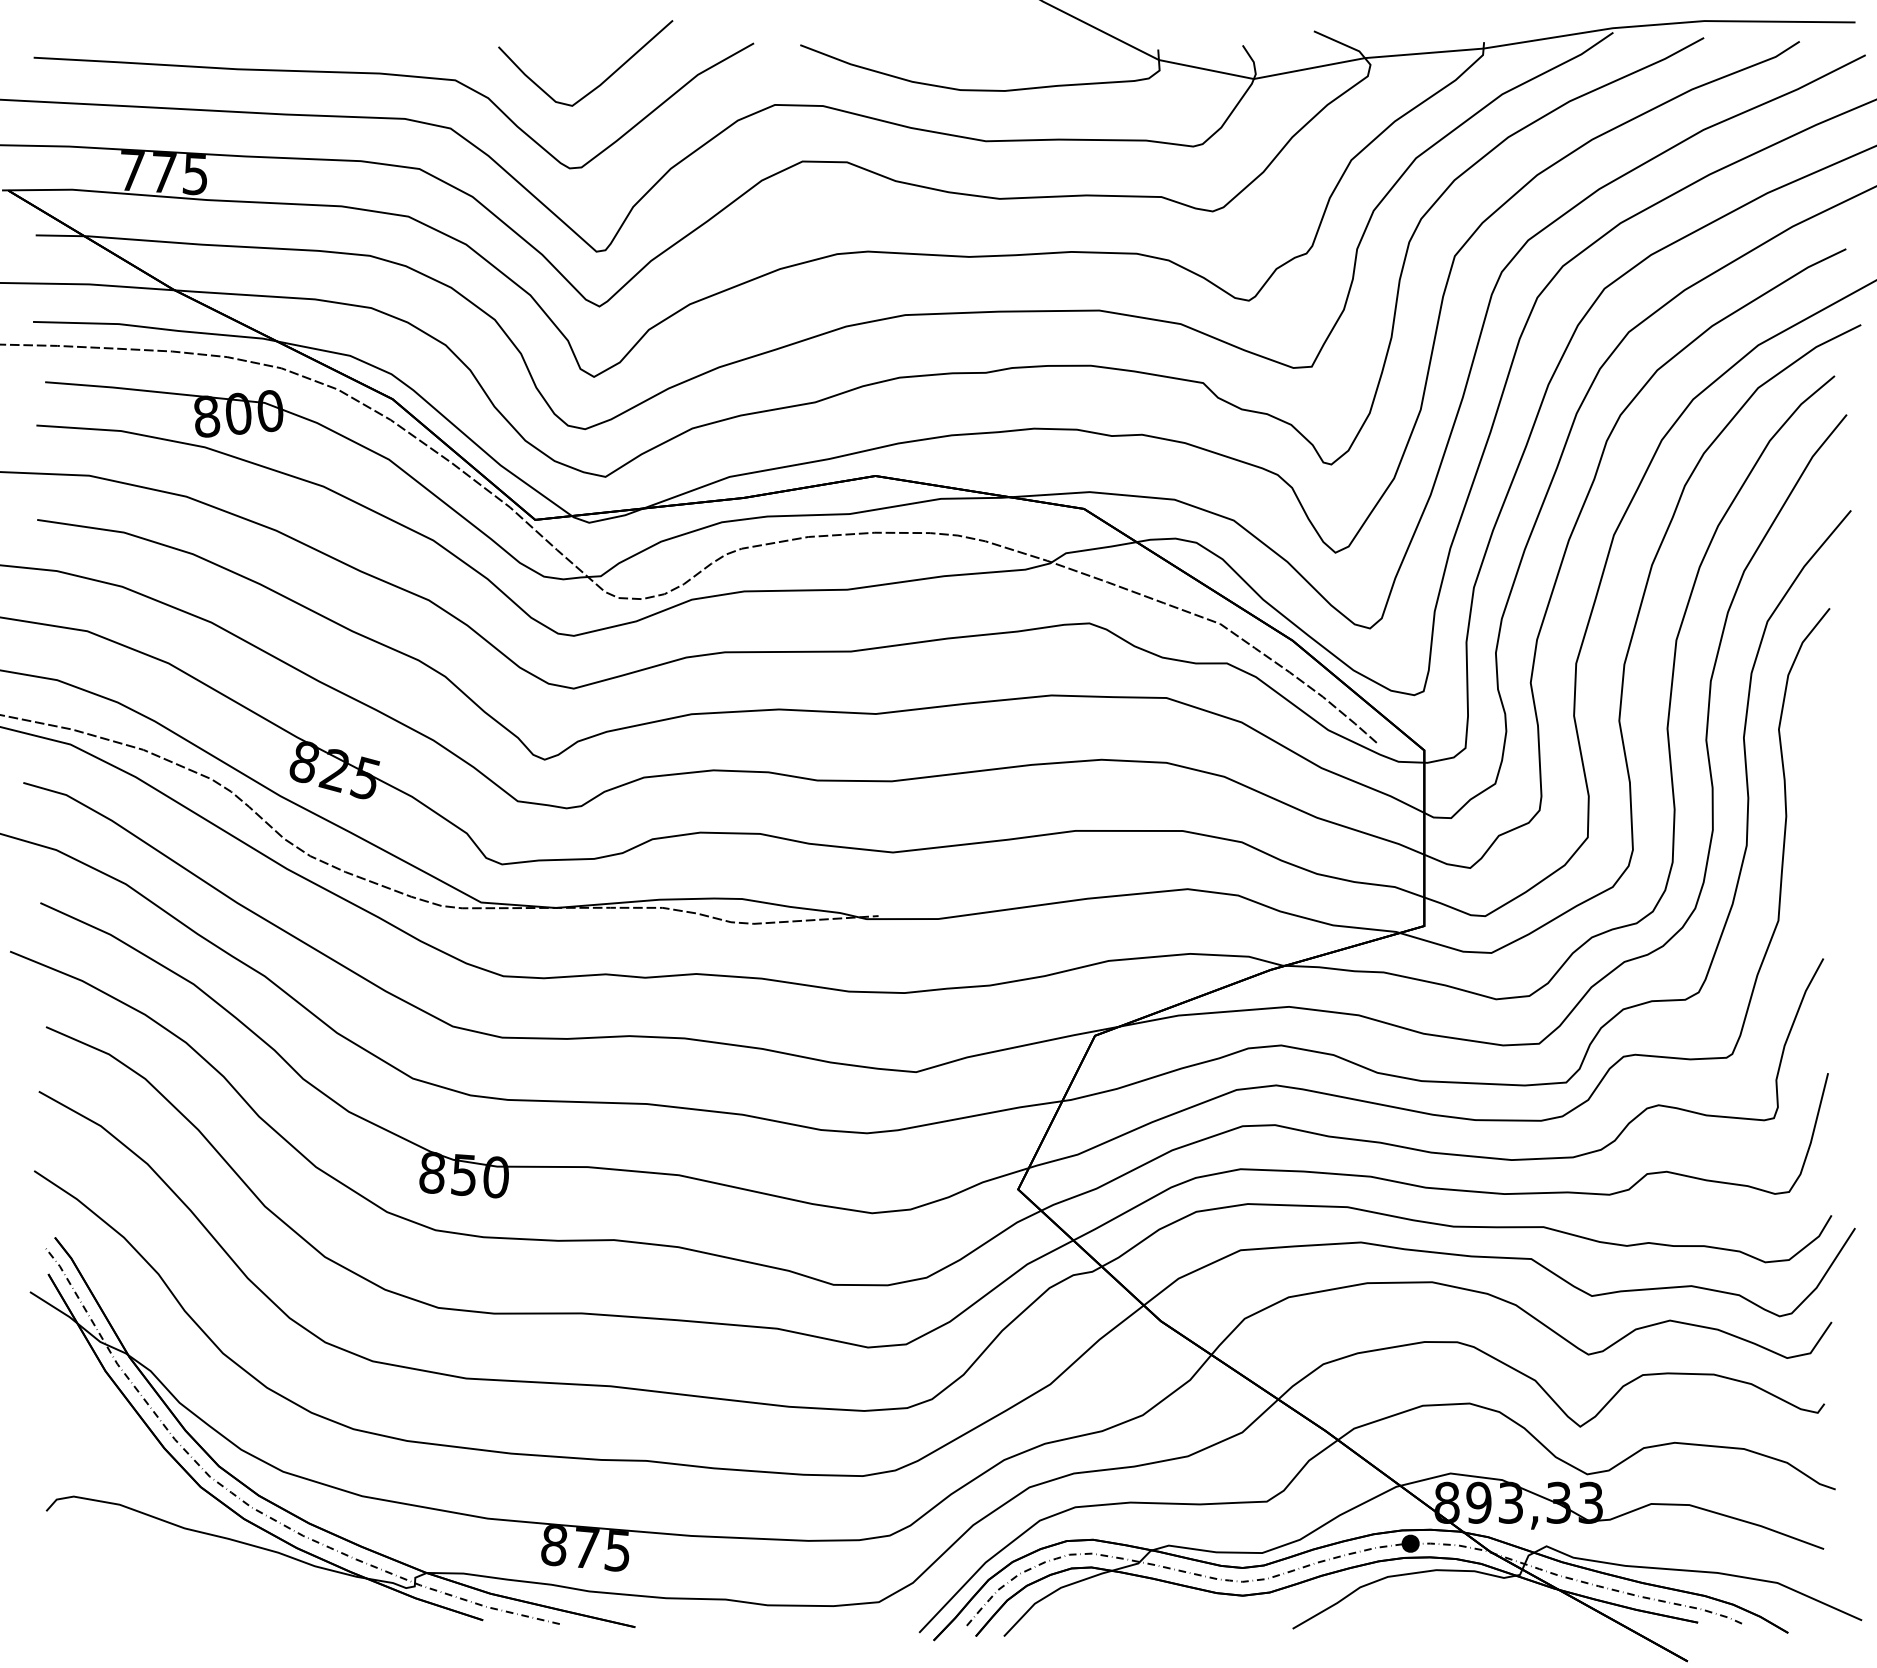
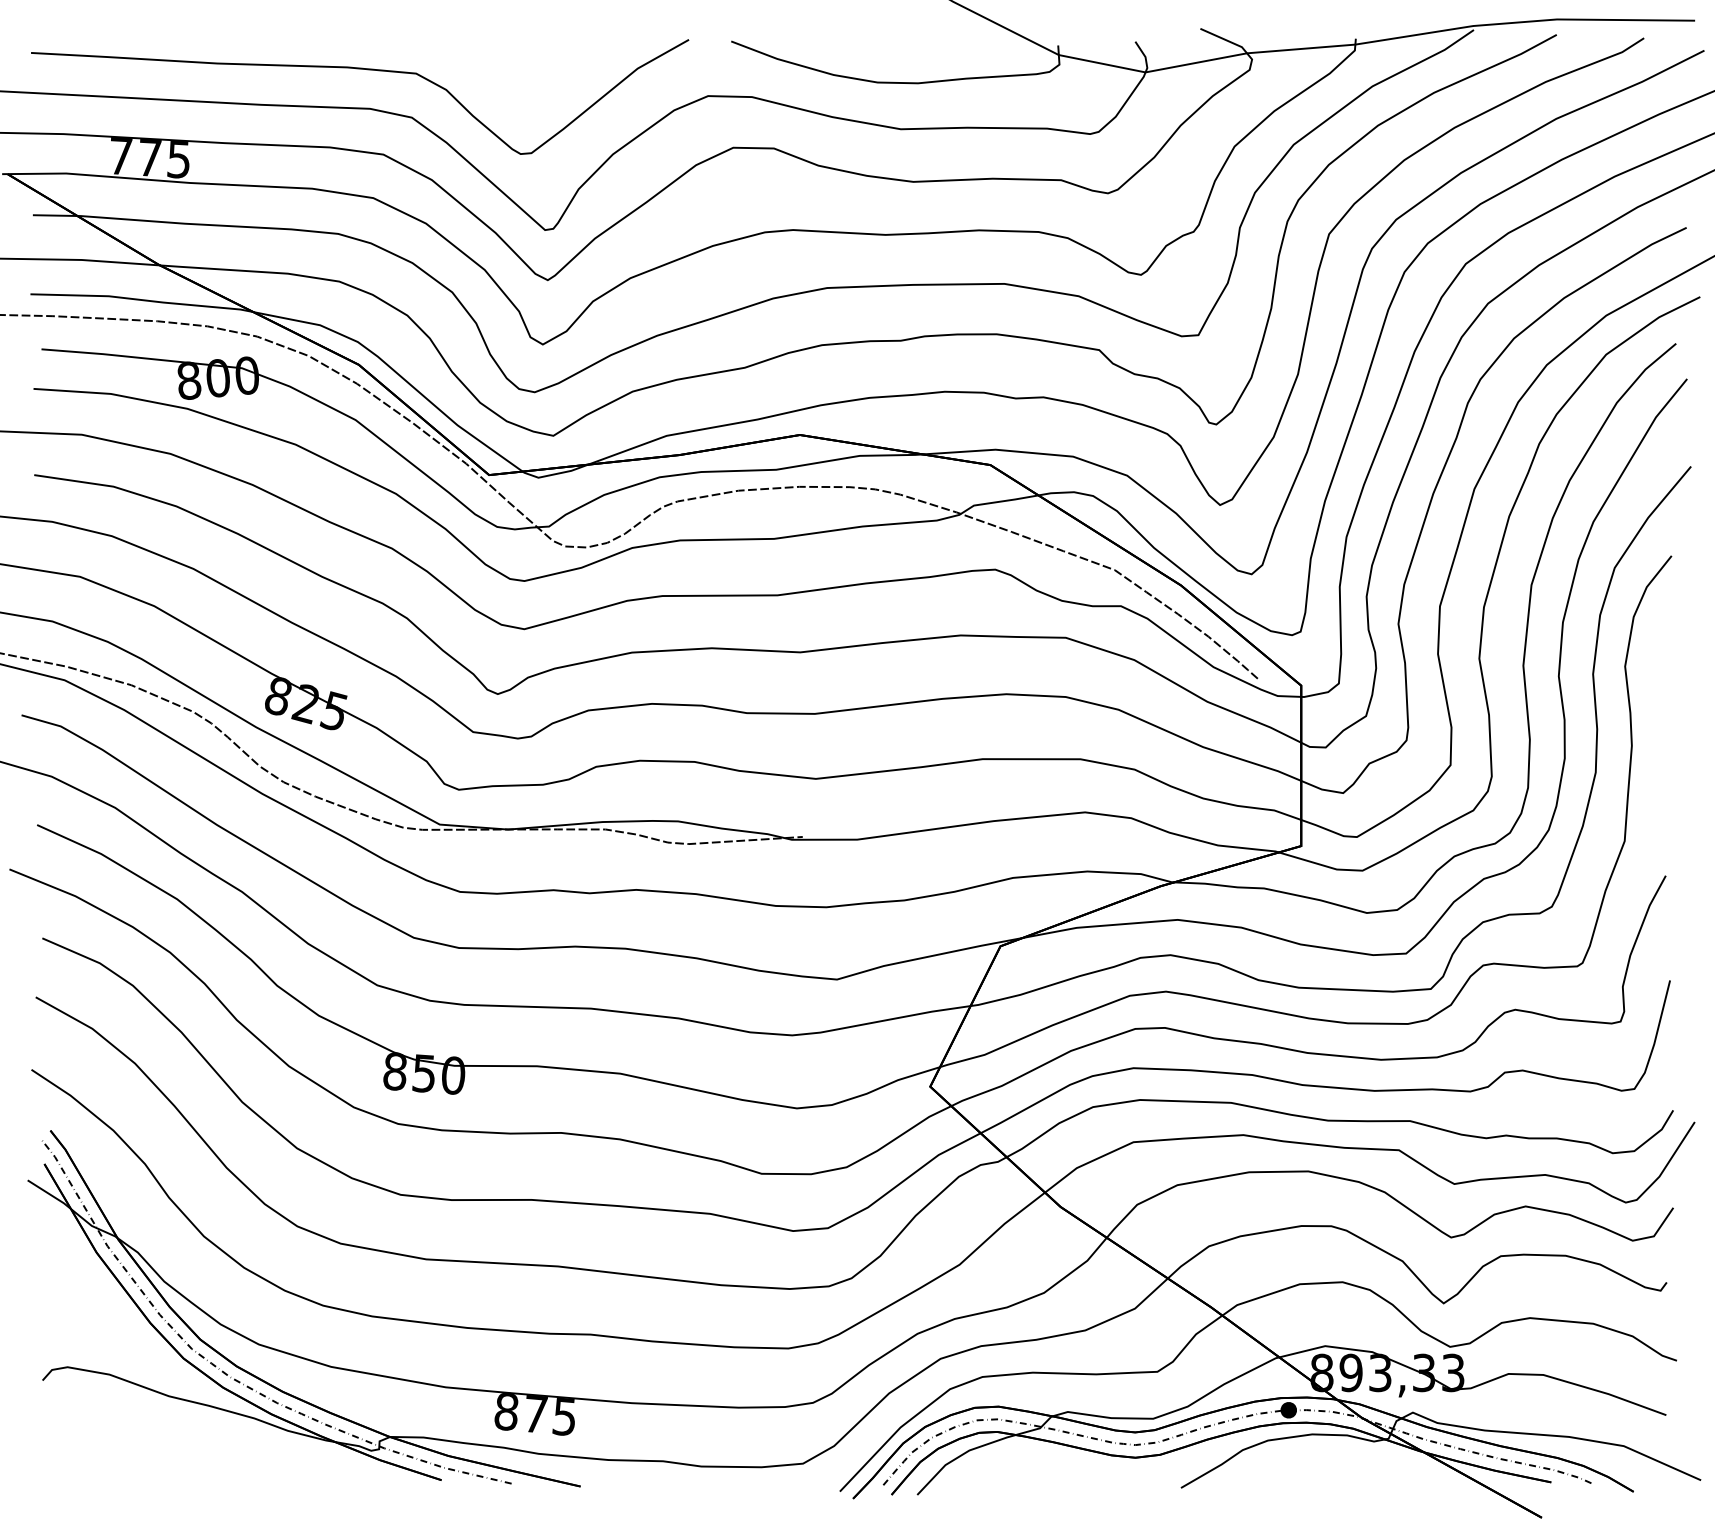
curve: (602, 81) -> (550, 74), removed

